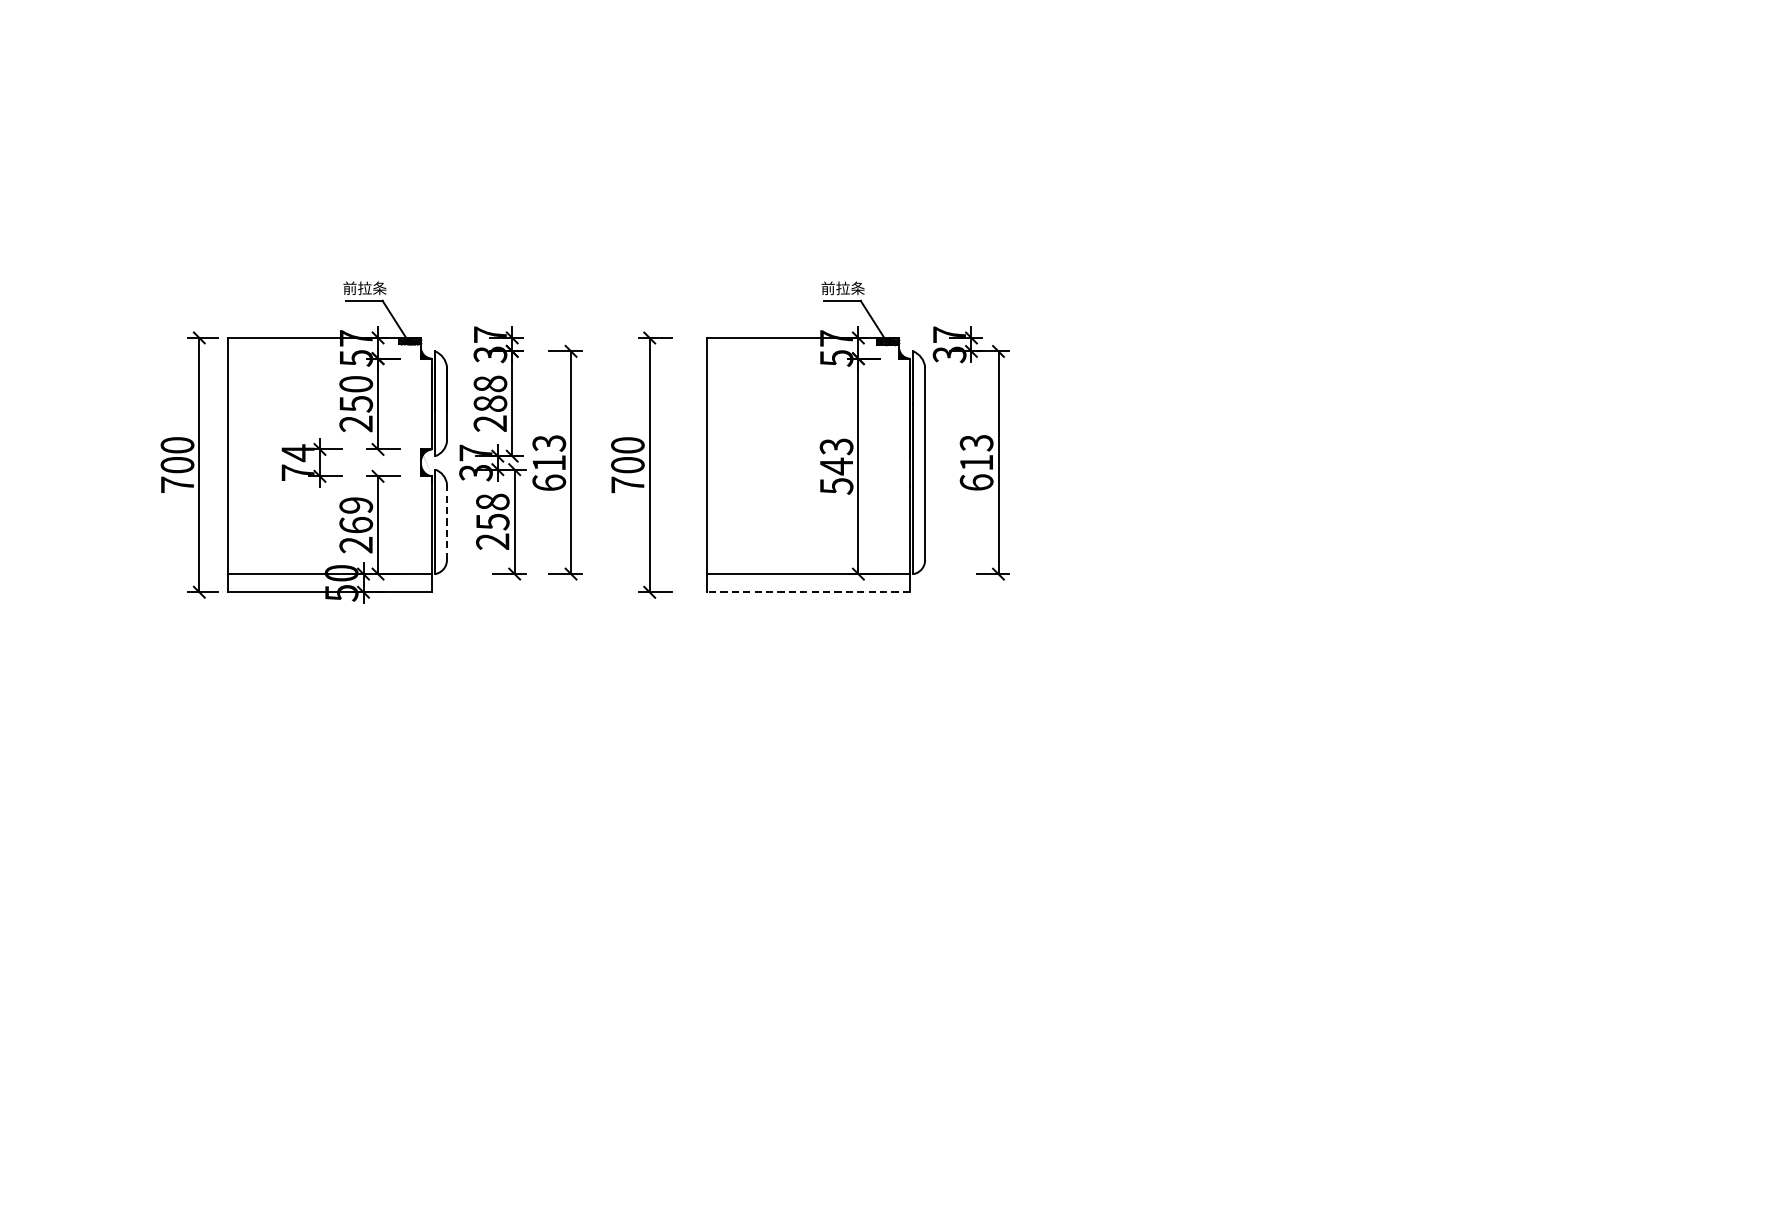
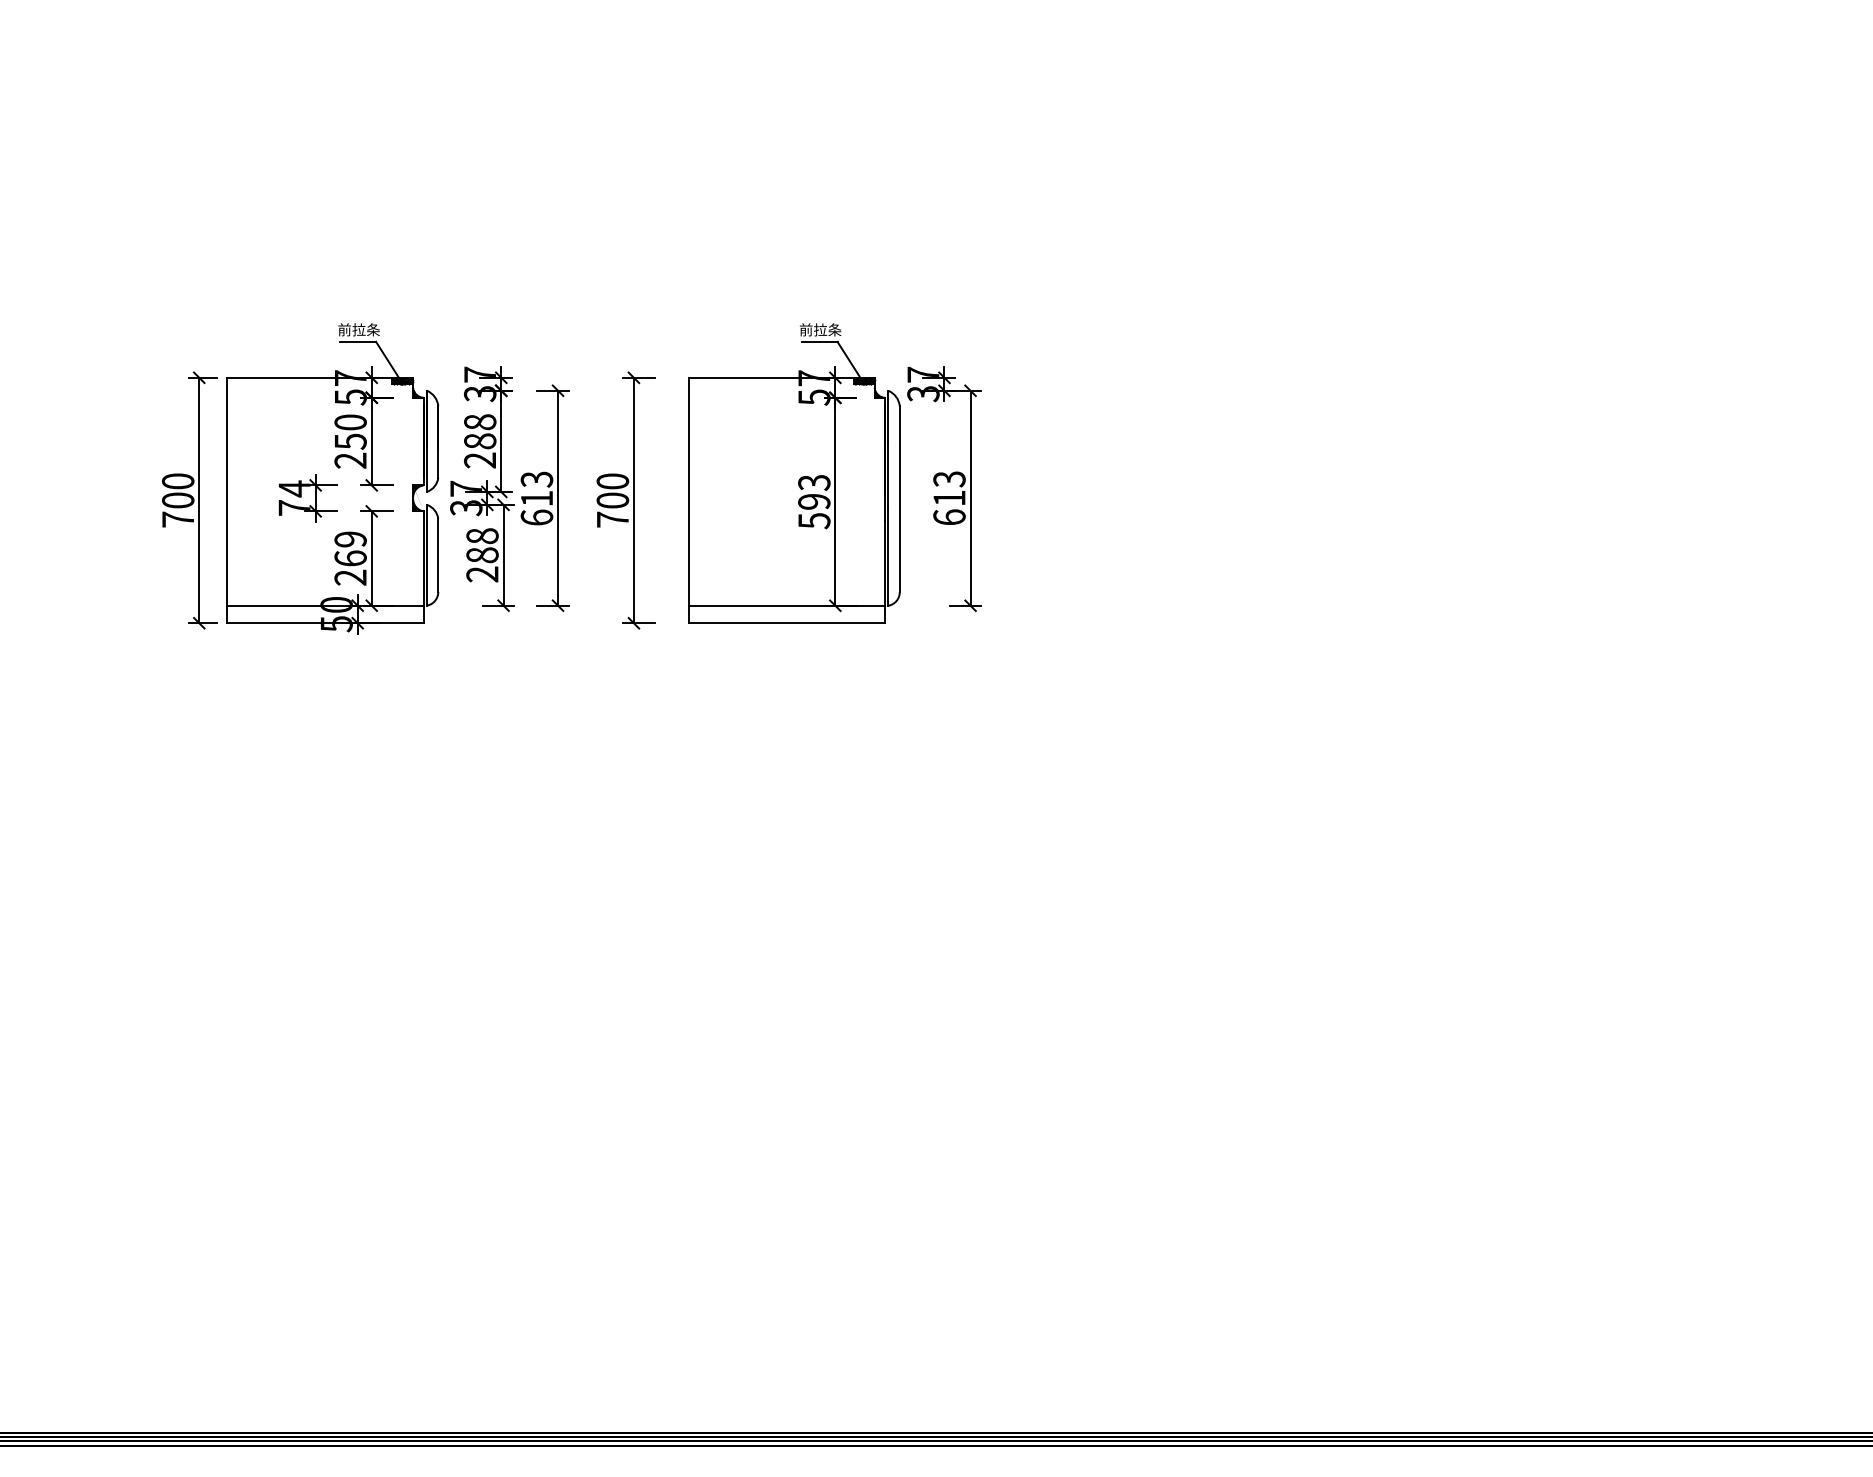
text: (836, 466) -> (814, 501), 543 -> 593
line: (447, 522) -> (438, 555), dashed -> solid
text: (492, 522) -> (482, 555), 258 -> 288
line: (807, 592) -> (786, 623), dashed -> solid

